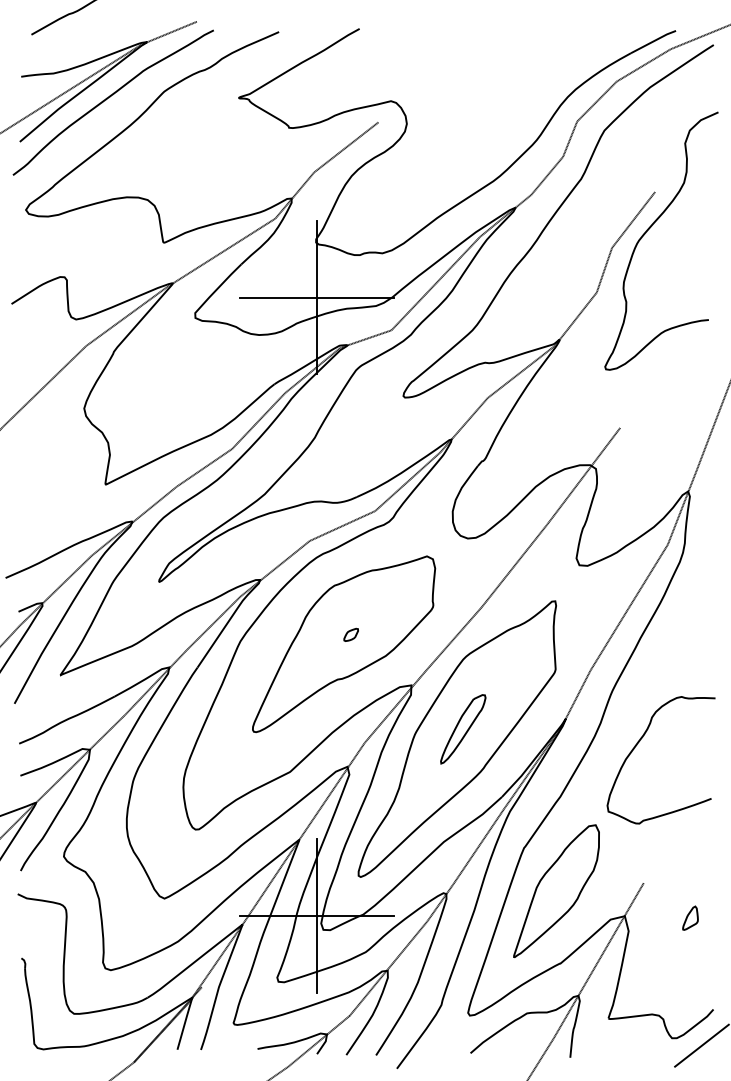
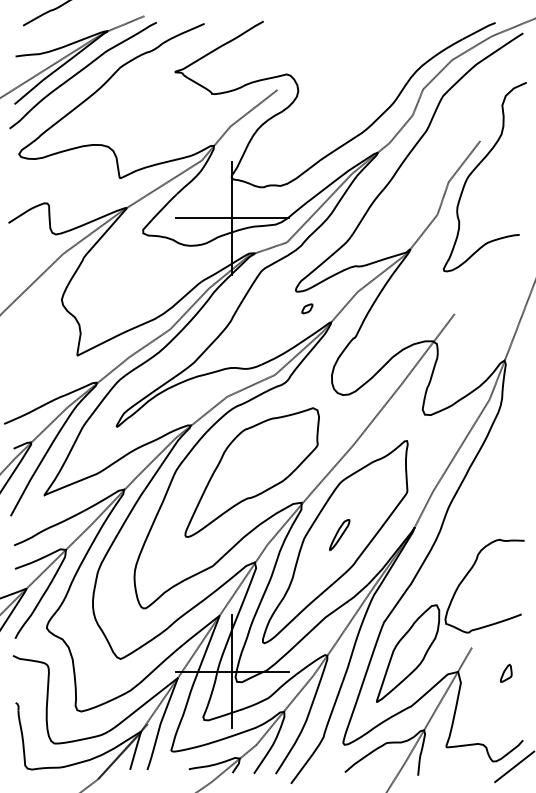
part: (350, 634) -> (306, 308), moved
part: (463, 729) -> (339, 535), size x0.6
curve: (637, 745) -> (467, 575), moved

